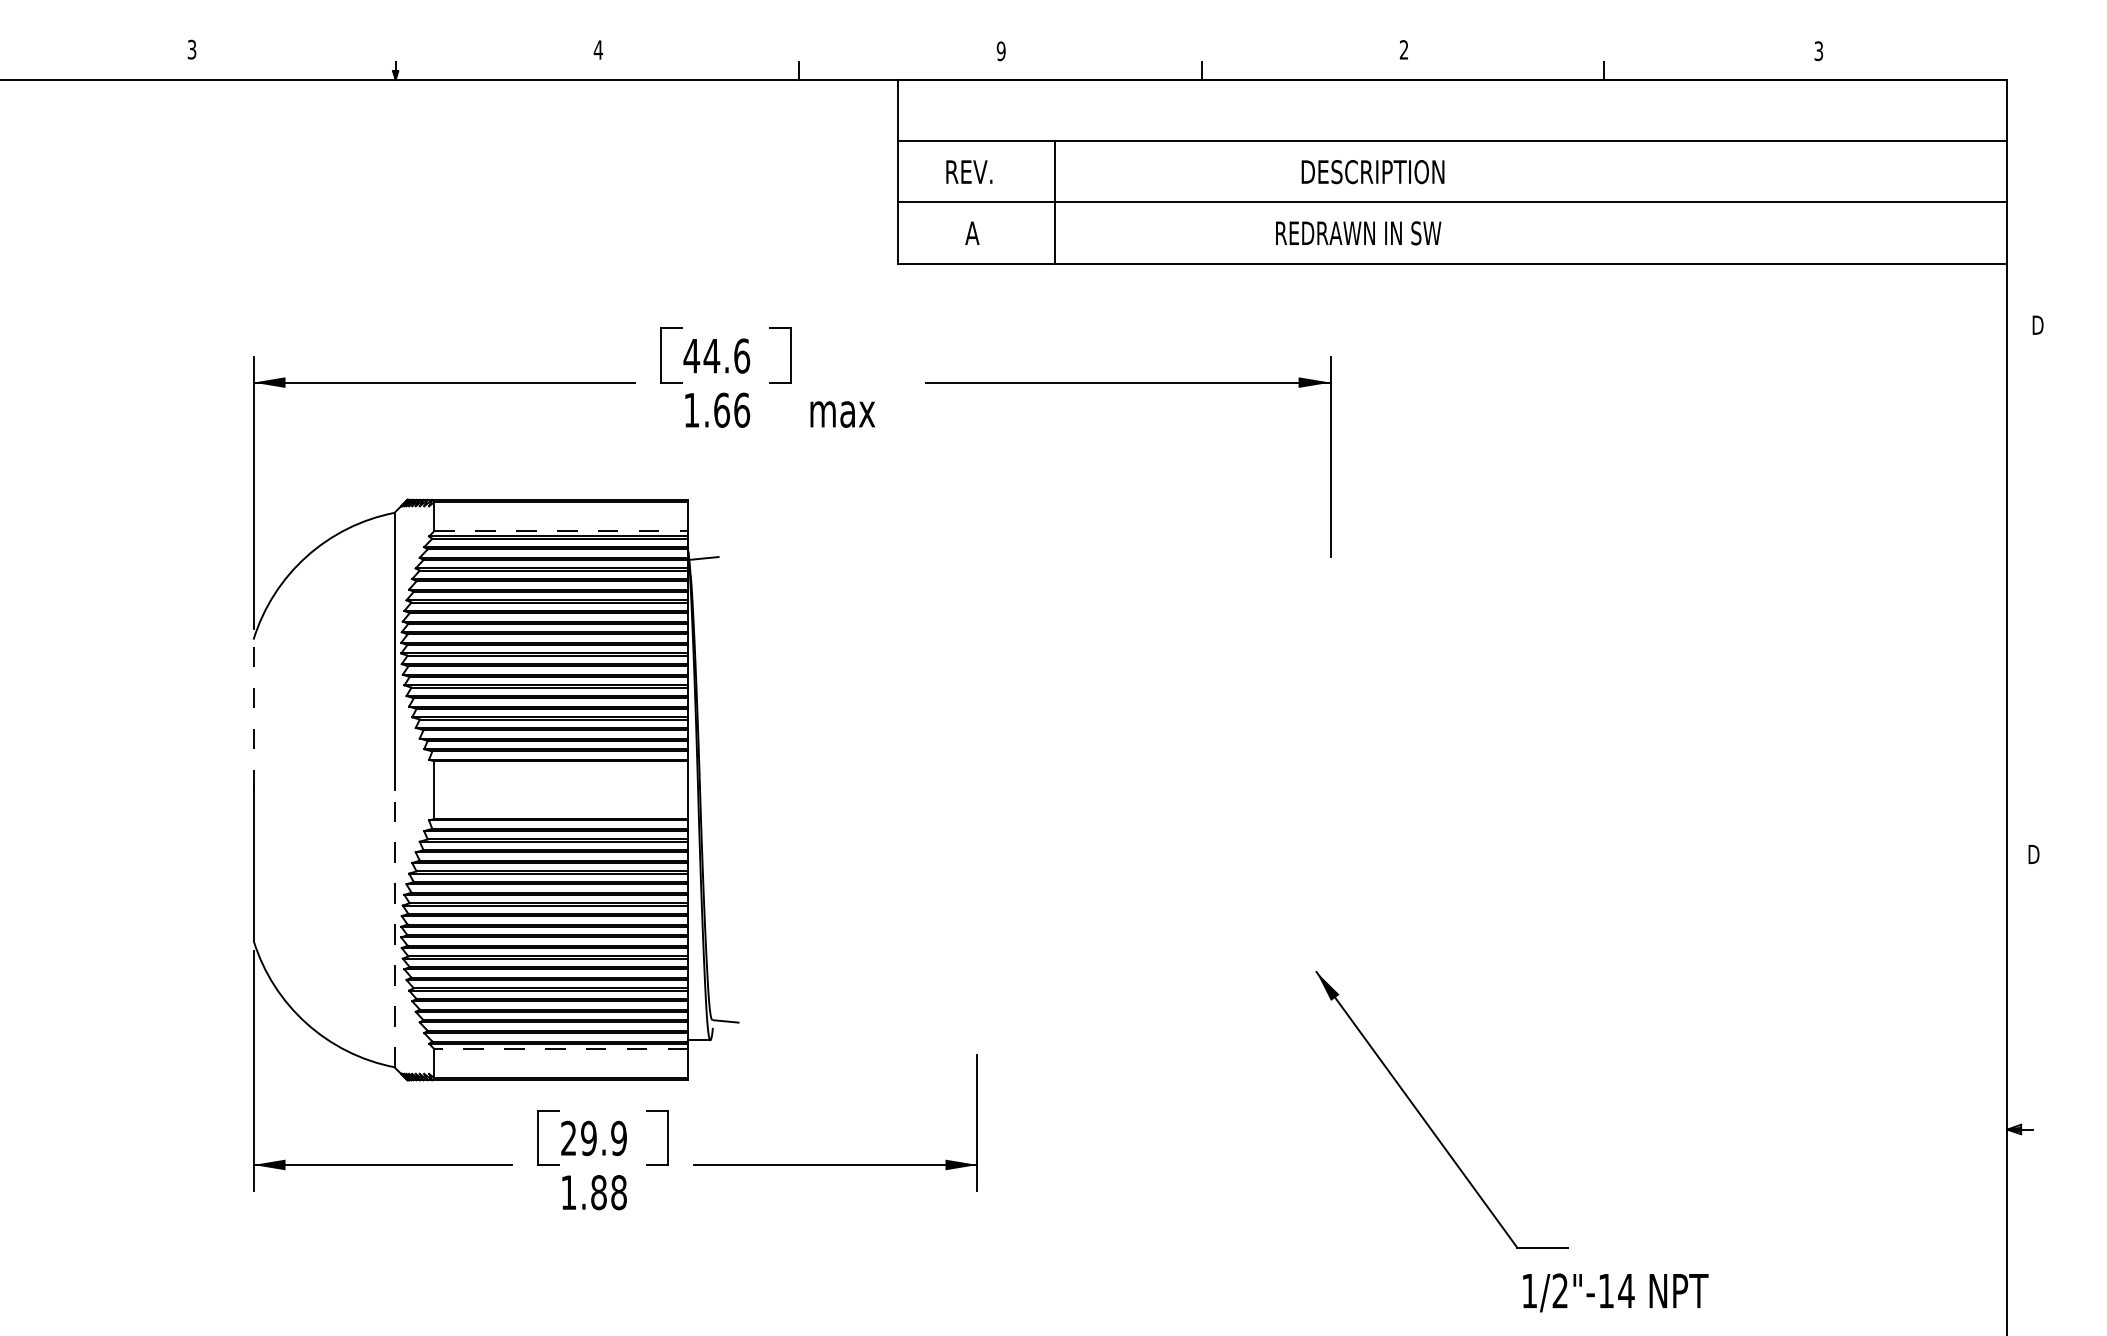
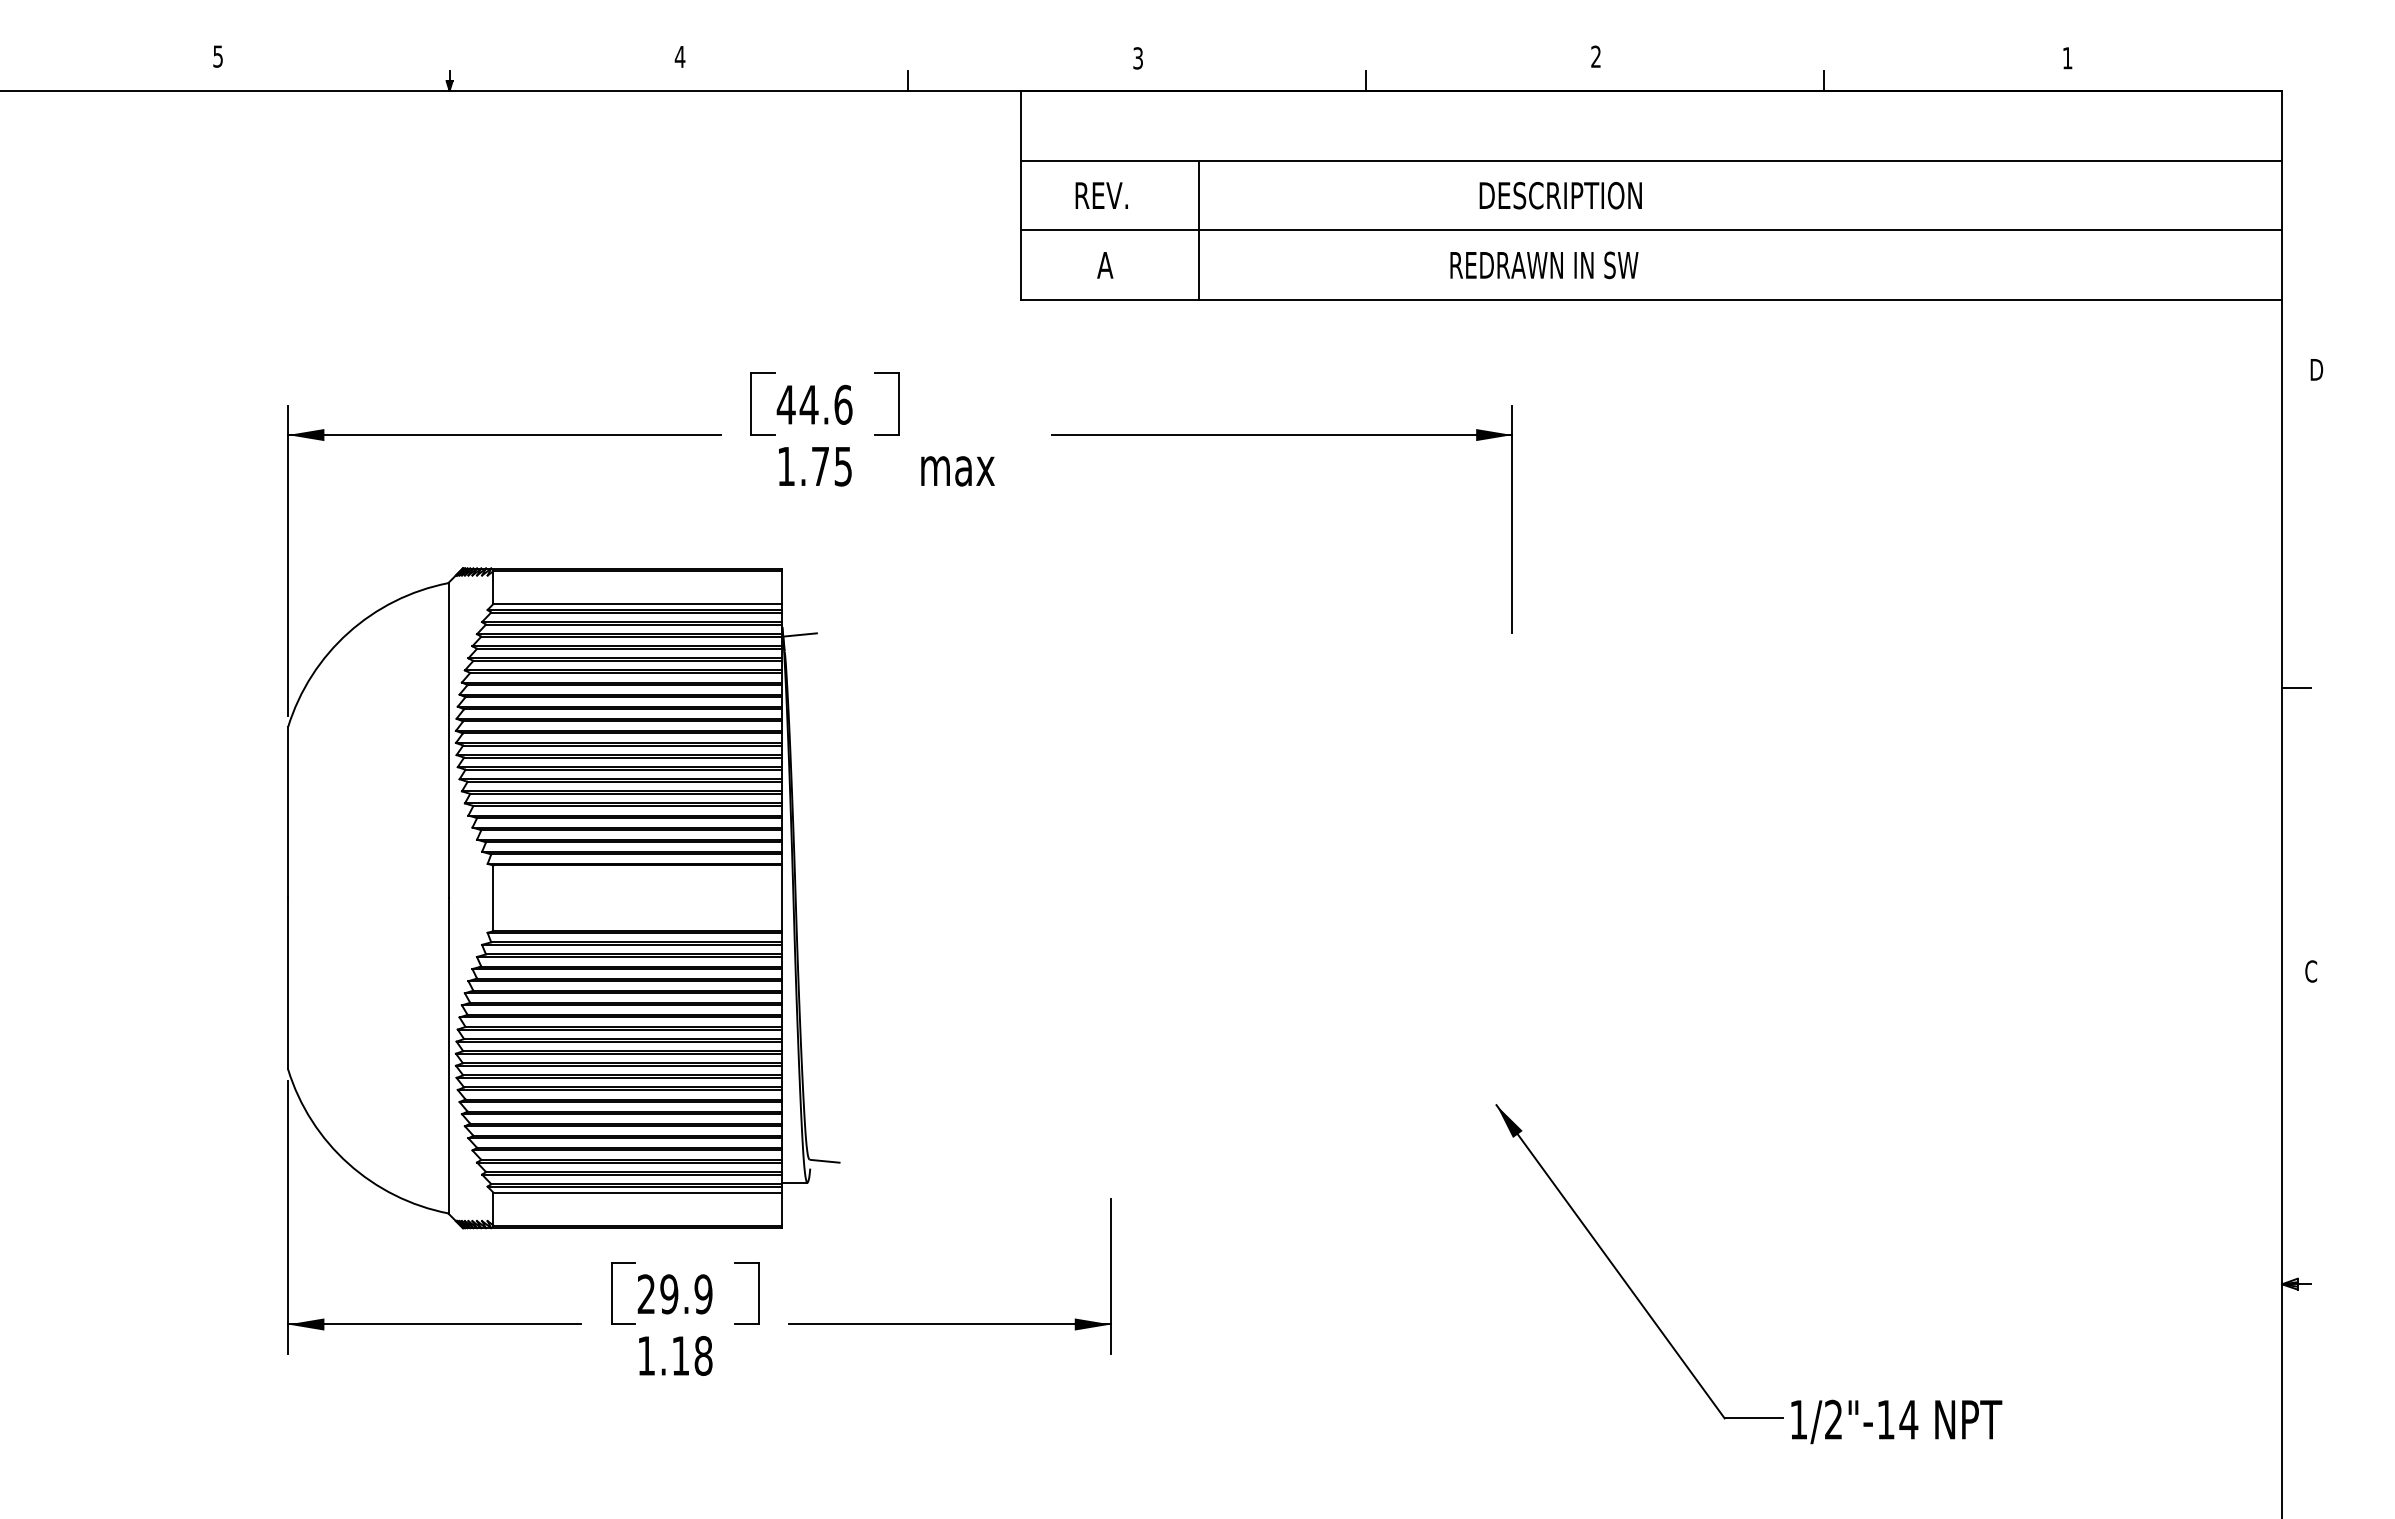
text: (191, 48) -> (217, 55), 3 -> 5
text: (1001, 51) -> (1138, 58), 9 -> 3
text: (1818, 51) -> (2067, 58), 3 -> 1
text: (731, 410) -> (831, 466), 1.66 -> 1.75
line: (561, 530) -> (638, 603), dashed -> solid
line: (2020, 605) -> (2296, 688), added
line: (253, 714) -> (288, 812), dashed -> solid
text: (2033, 854) -> (2311, 971), D -> C
line: (394, 929) -> (448, 1056), dashed -> solid
line: (560, 1048) -> (637, 1192), dashed -> solid
text: (598, 1192) -> (680, 1355), 1.88 -> 1.18
text: (1615, 1292) -> (1896, 1421), moved

